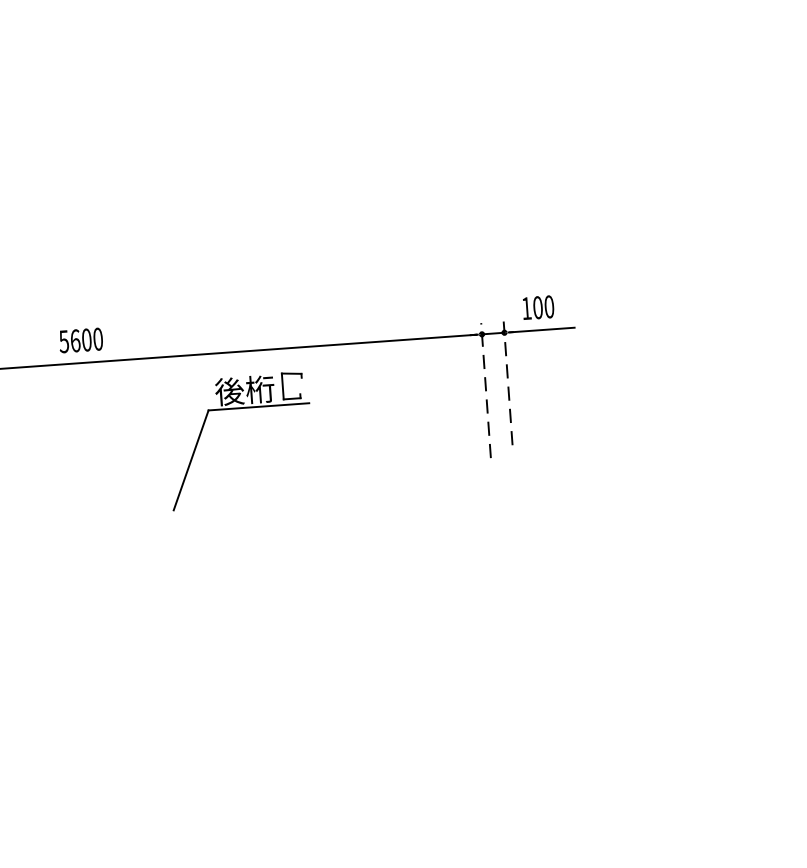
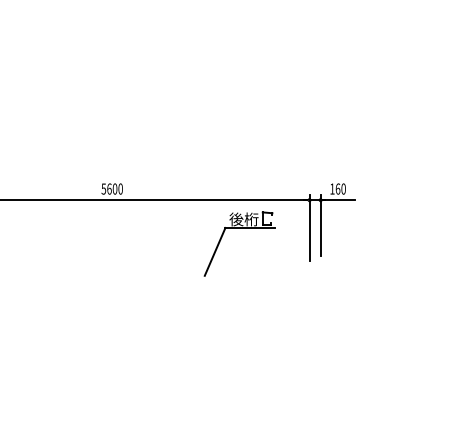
text: (536, 306) -> (337, 188), 100 -> 160
line: (507, 383) -> (320, 225), dashed -> solid
line: (485, 389) -> (309, 227), dashed -> solid
part: (237, 409) -> (239, 228), moved

